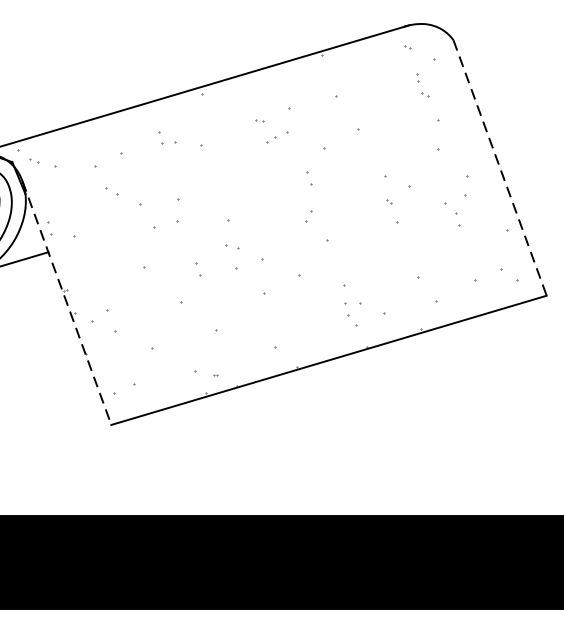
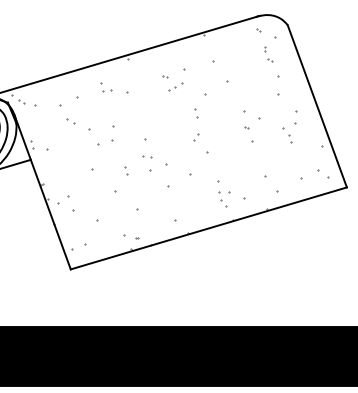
line: (500, 168) -> (317, 106), dashed -> solid
line: (66, 303) -> (42, 192), dashed -> solid

